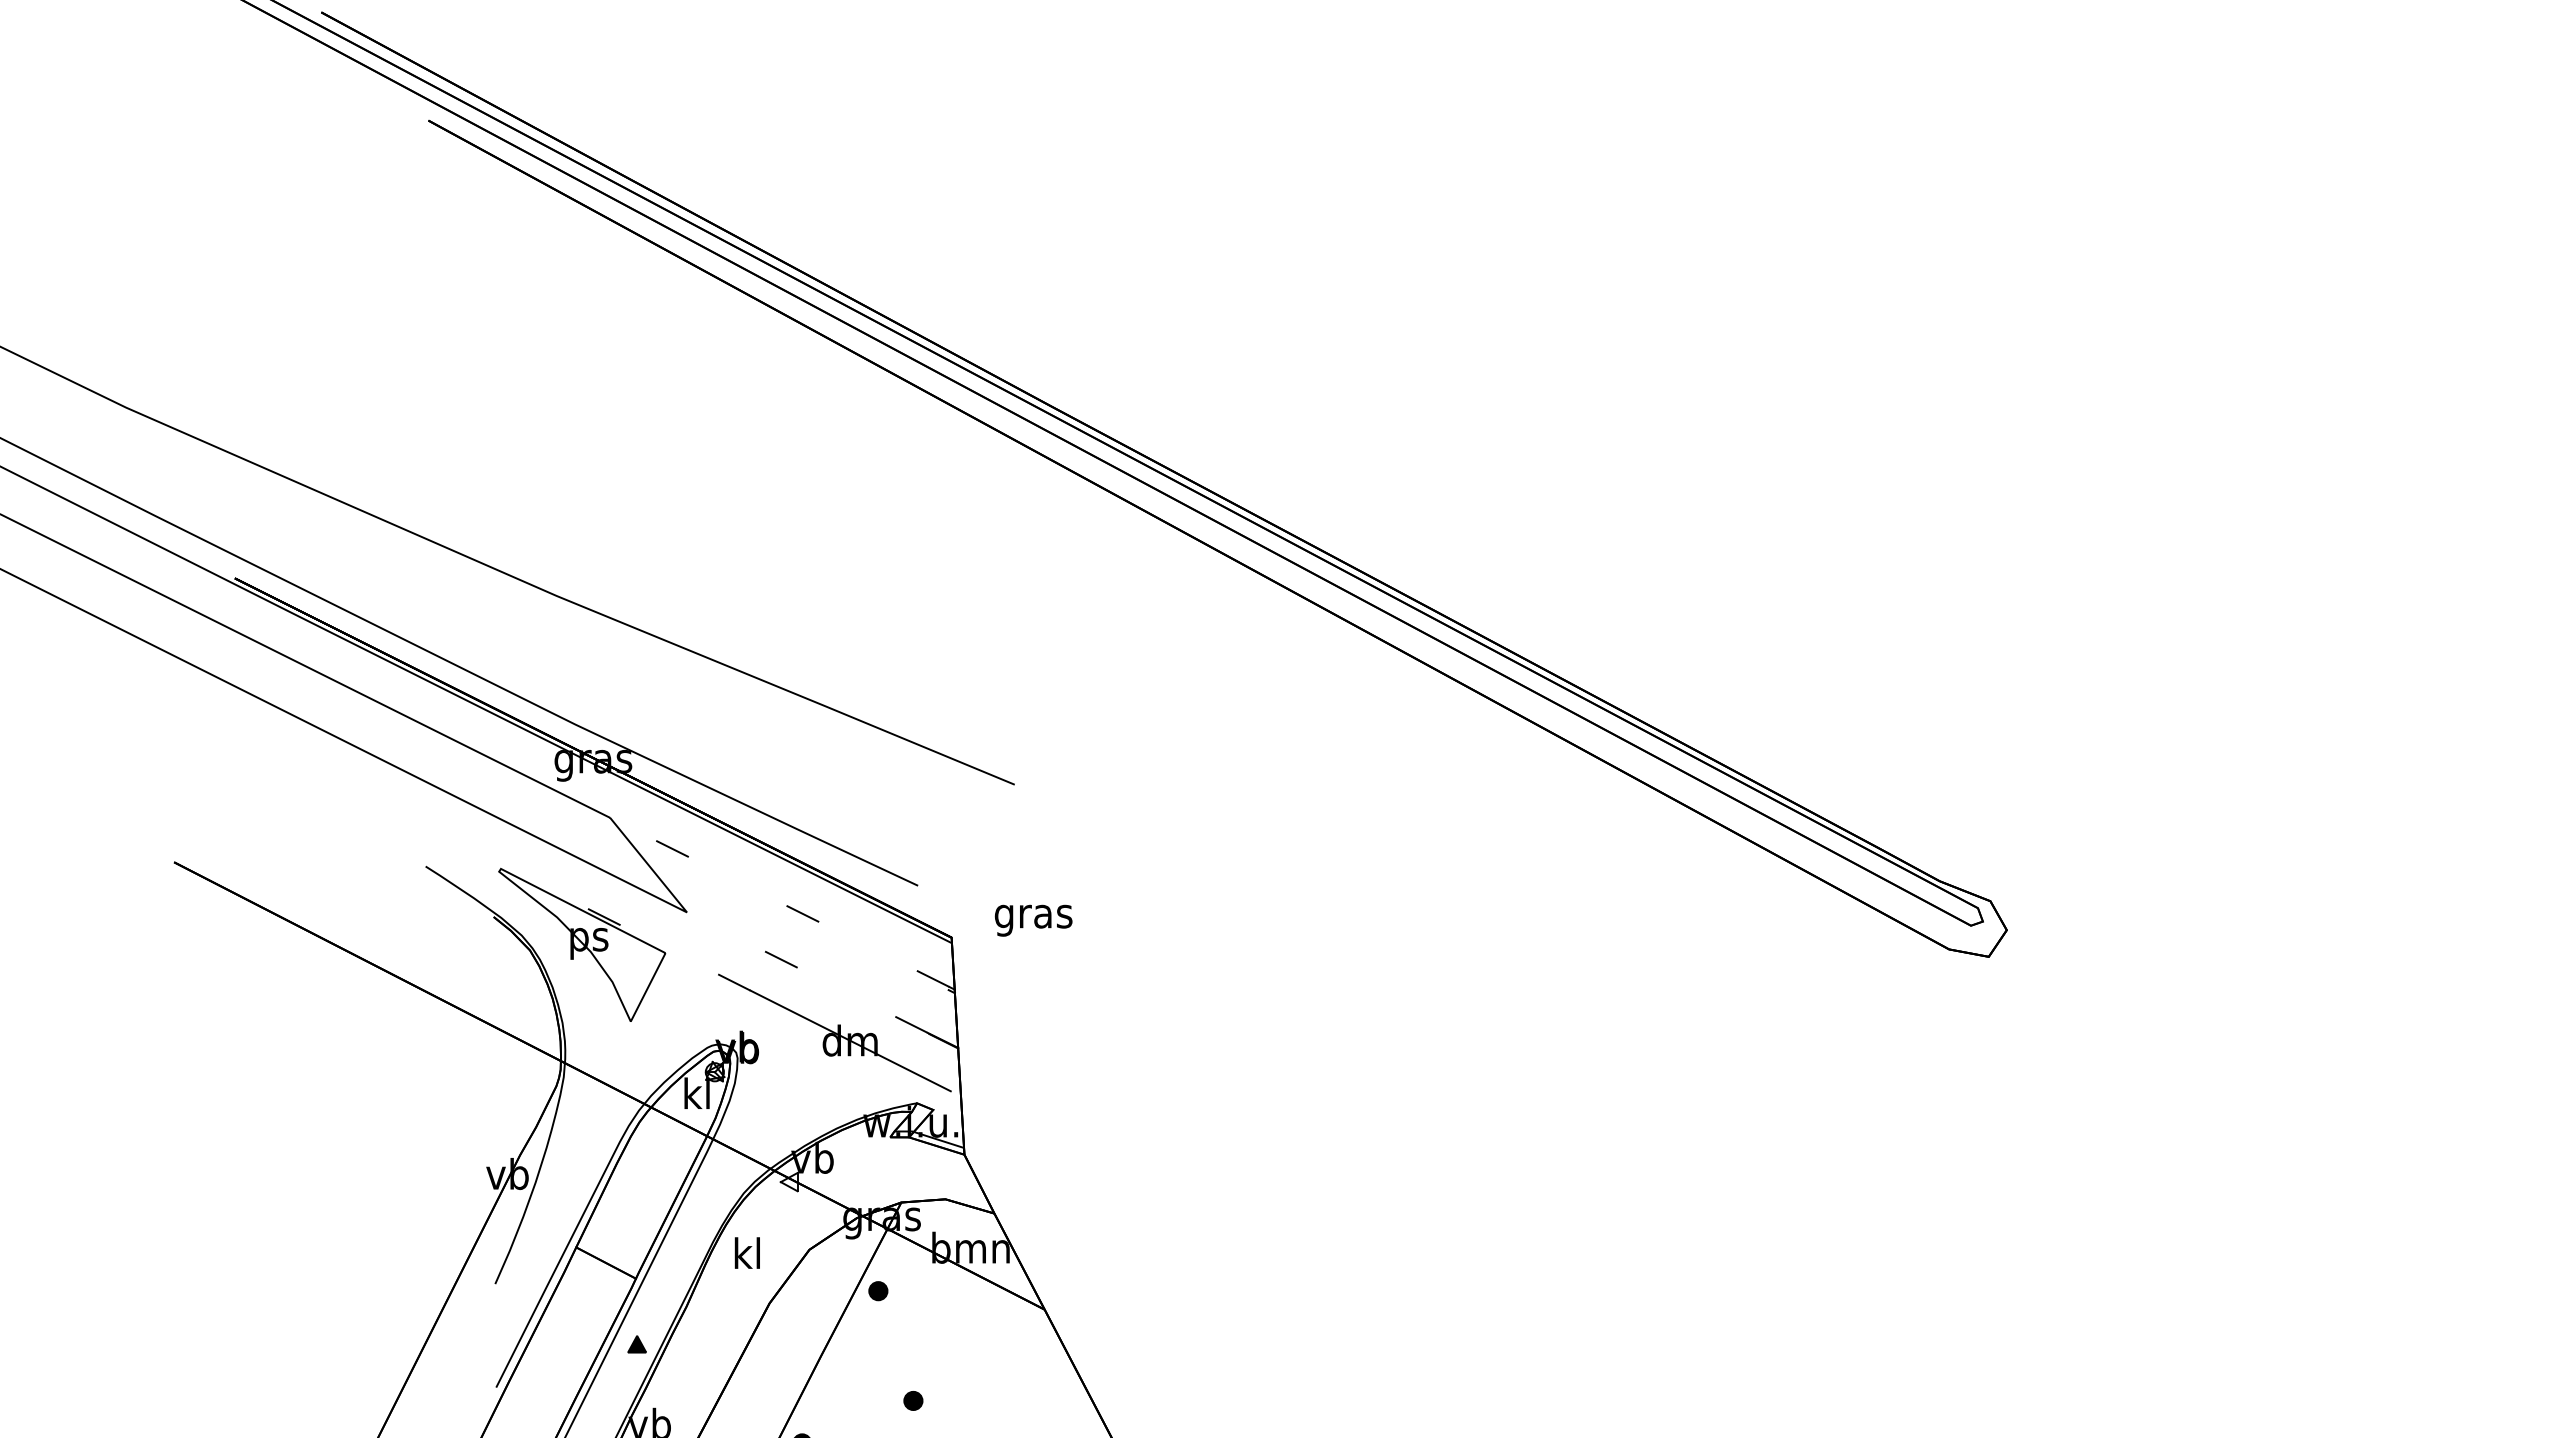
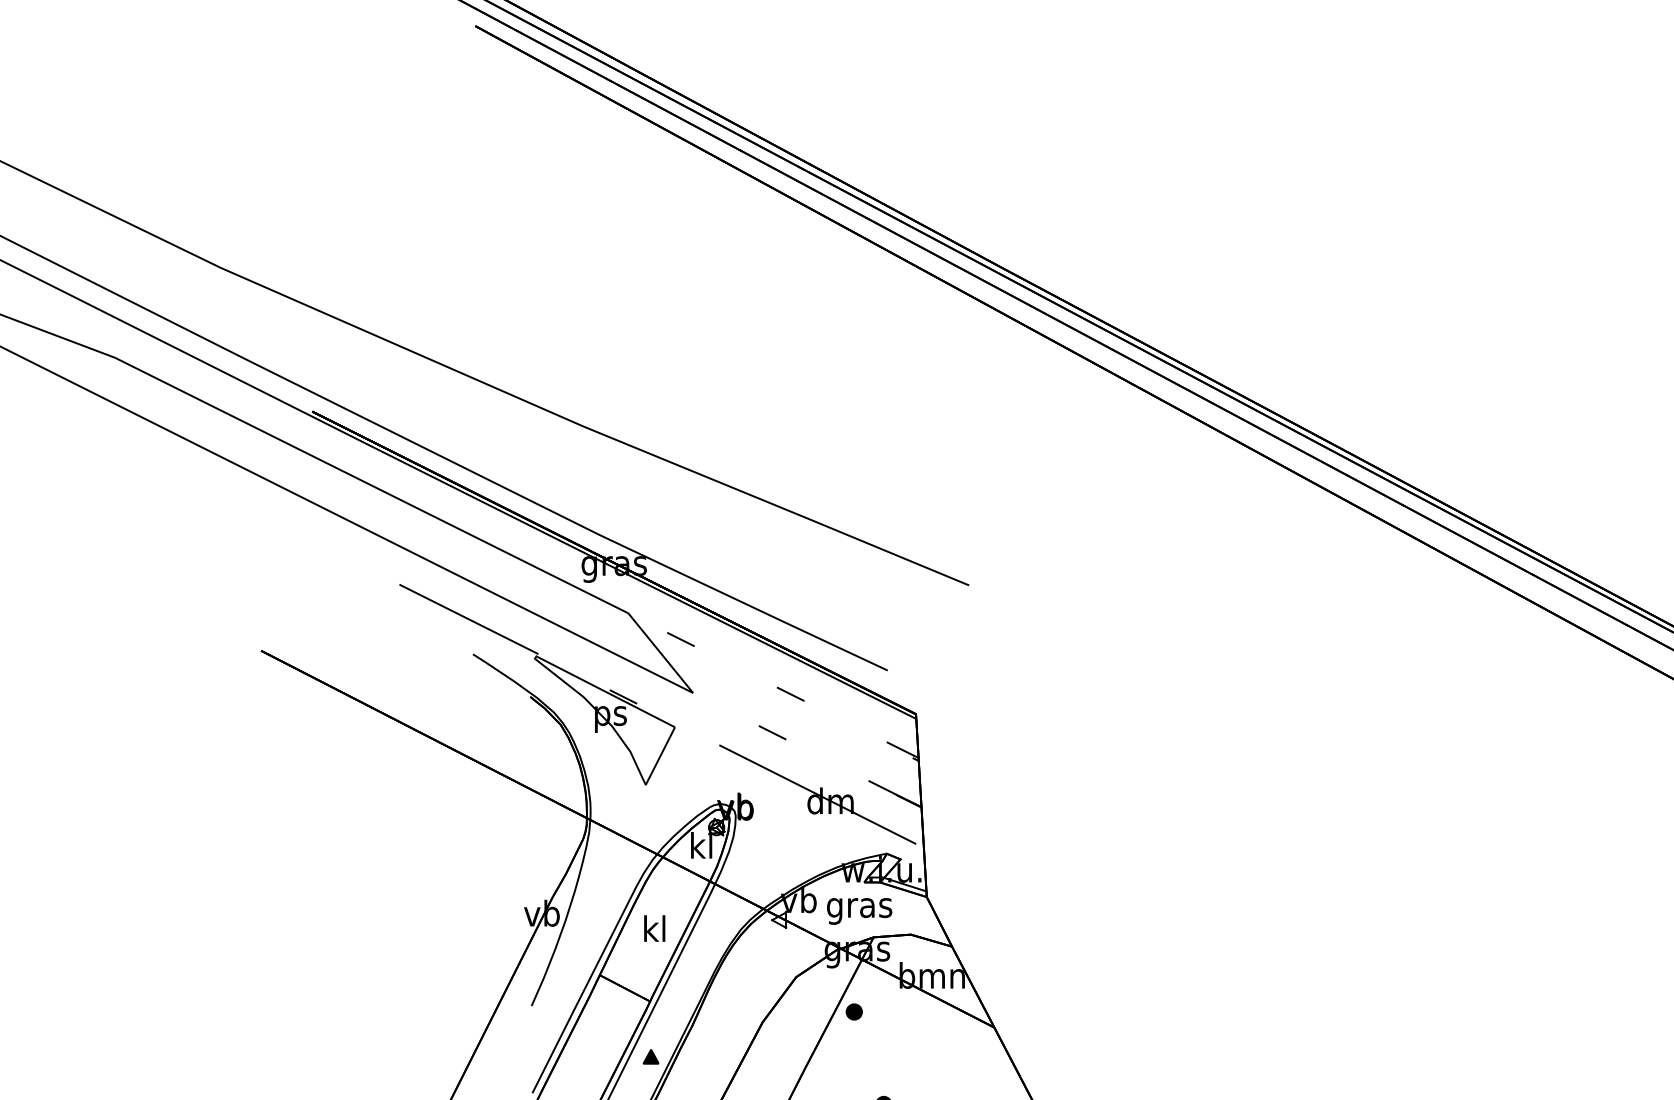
line: (420, 824) -> (468, 618), added
text: (1033, 920) -> (859, 911), moved
text: (746, 1252) -> (653, 928), moved

